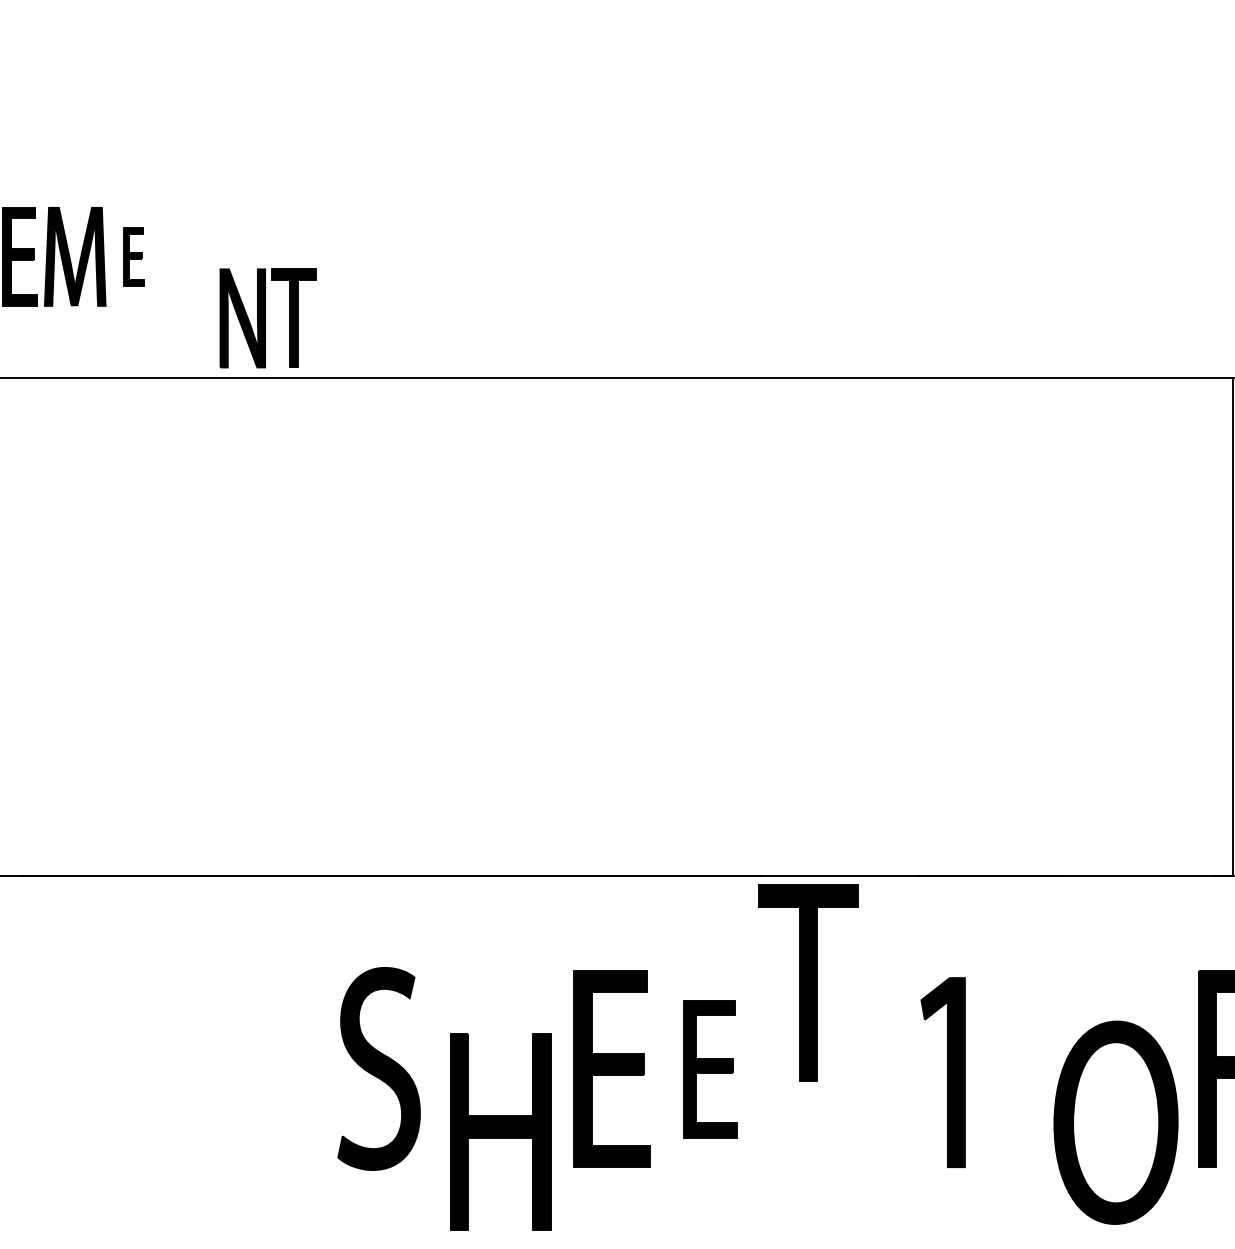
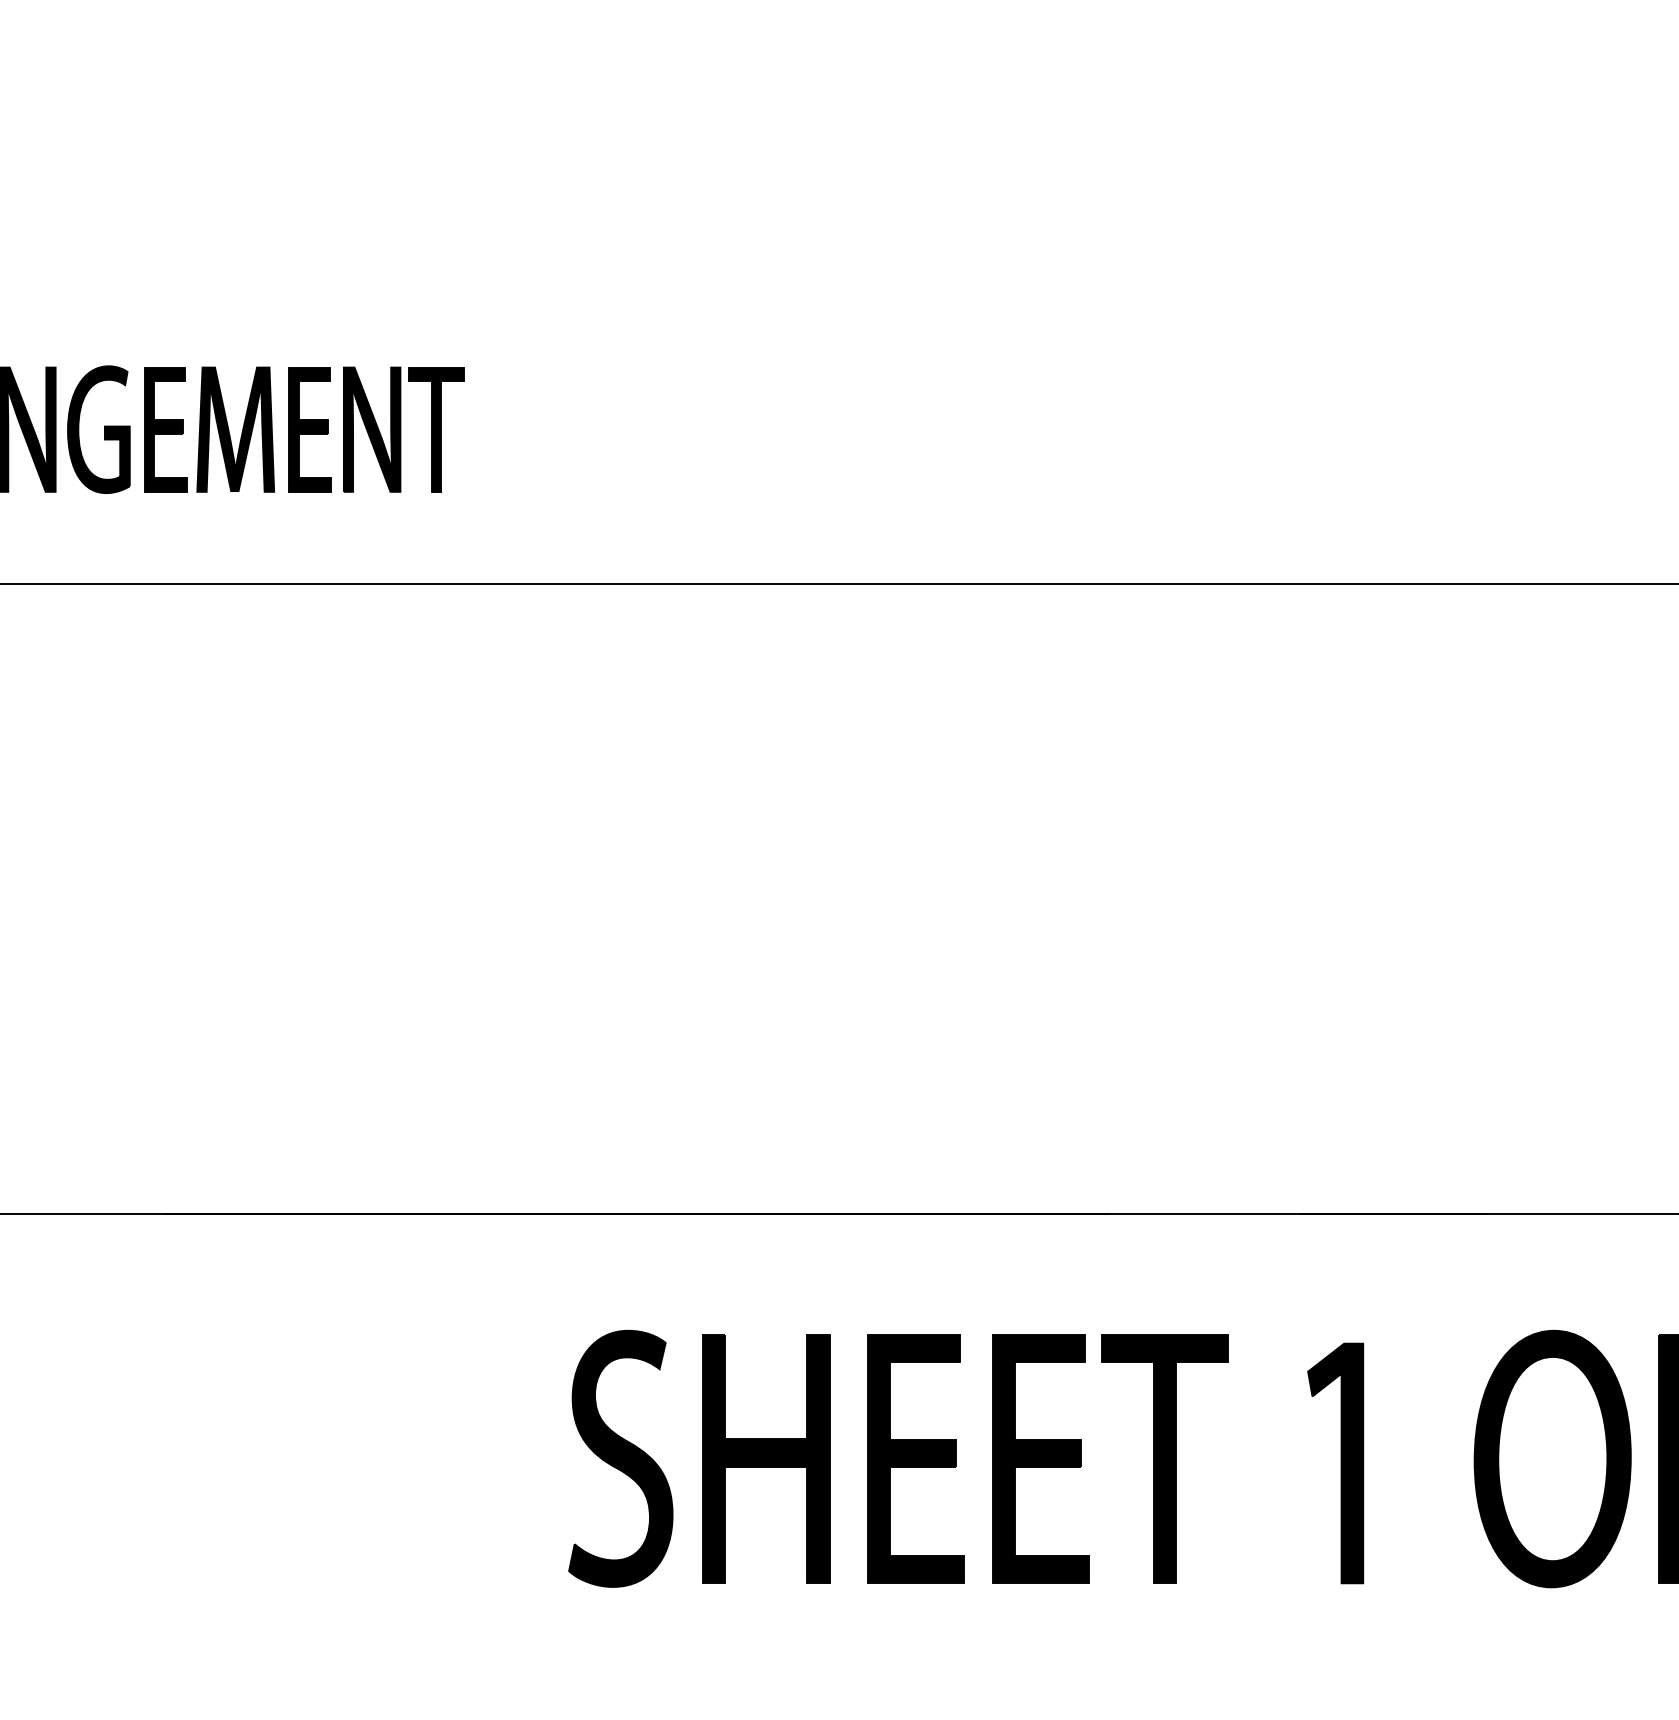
part: (133, 256) -> (309, 429), size x1.67
part: (267, 318) -> (403, 429), moved
part: (808, 982) -> (1164, 1458), moved
part: (710, 1068) -> (1040, 1458), size x1.43
part: (1115, 1122) -> (1552, 1458), moved
part: (501, 1131) -> (766, 1458), moved

